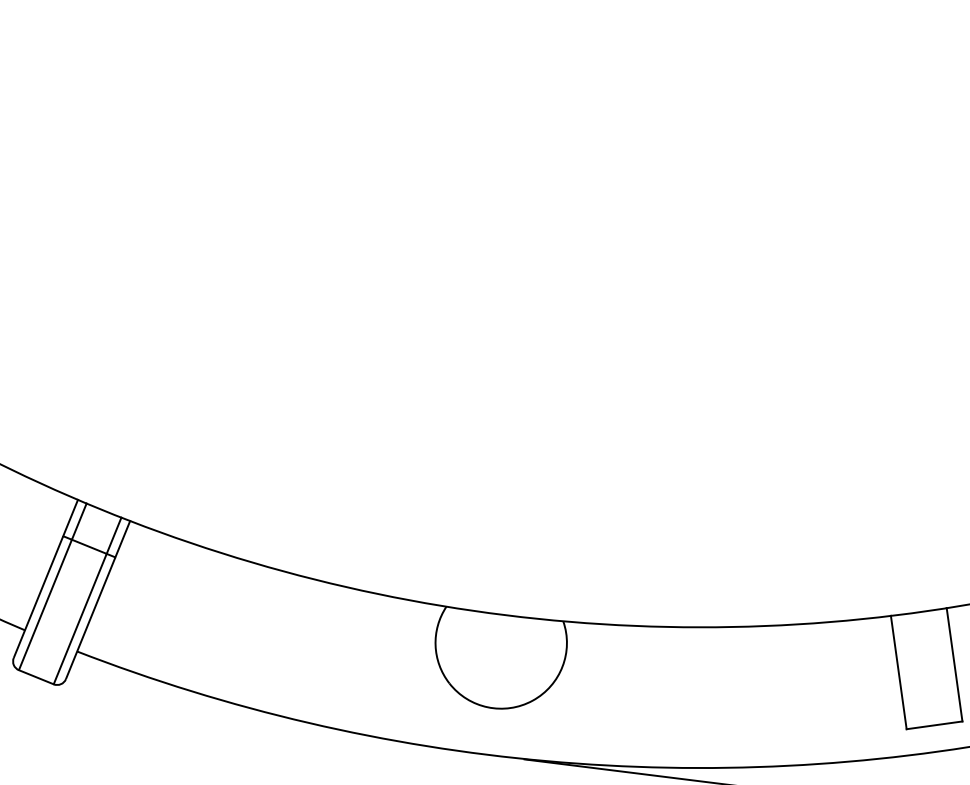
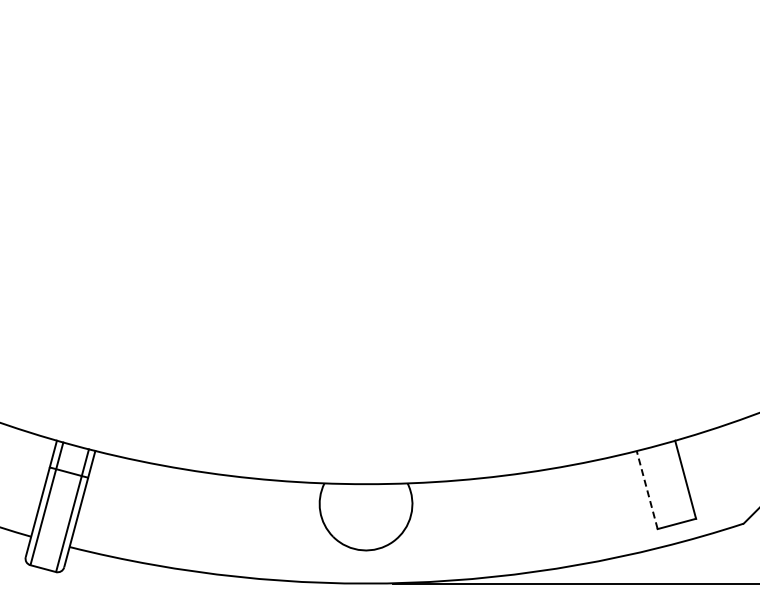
line: (899, 671) -> (647, 489), solid -> dashed

